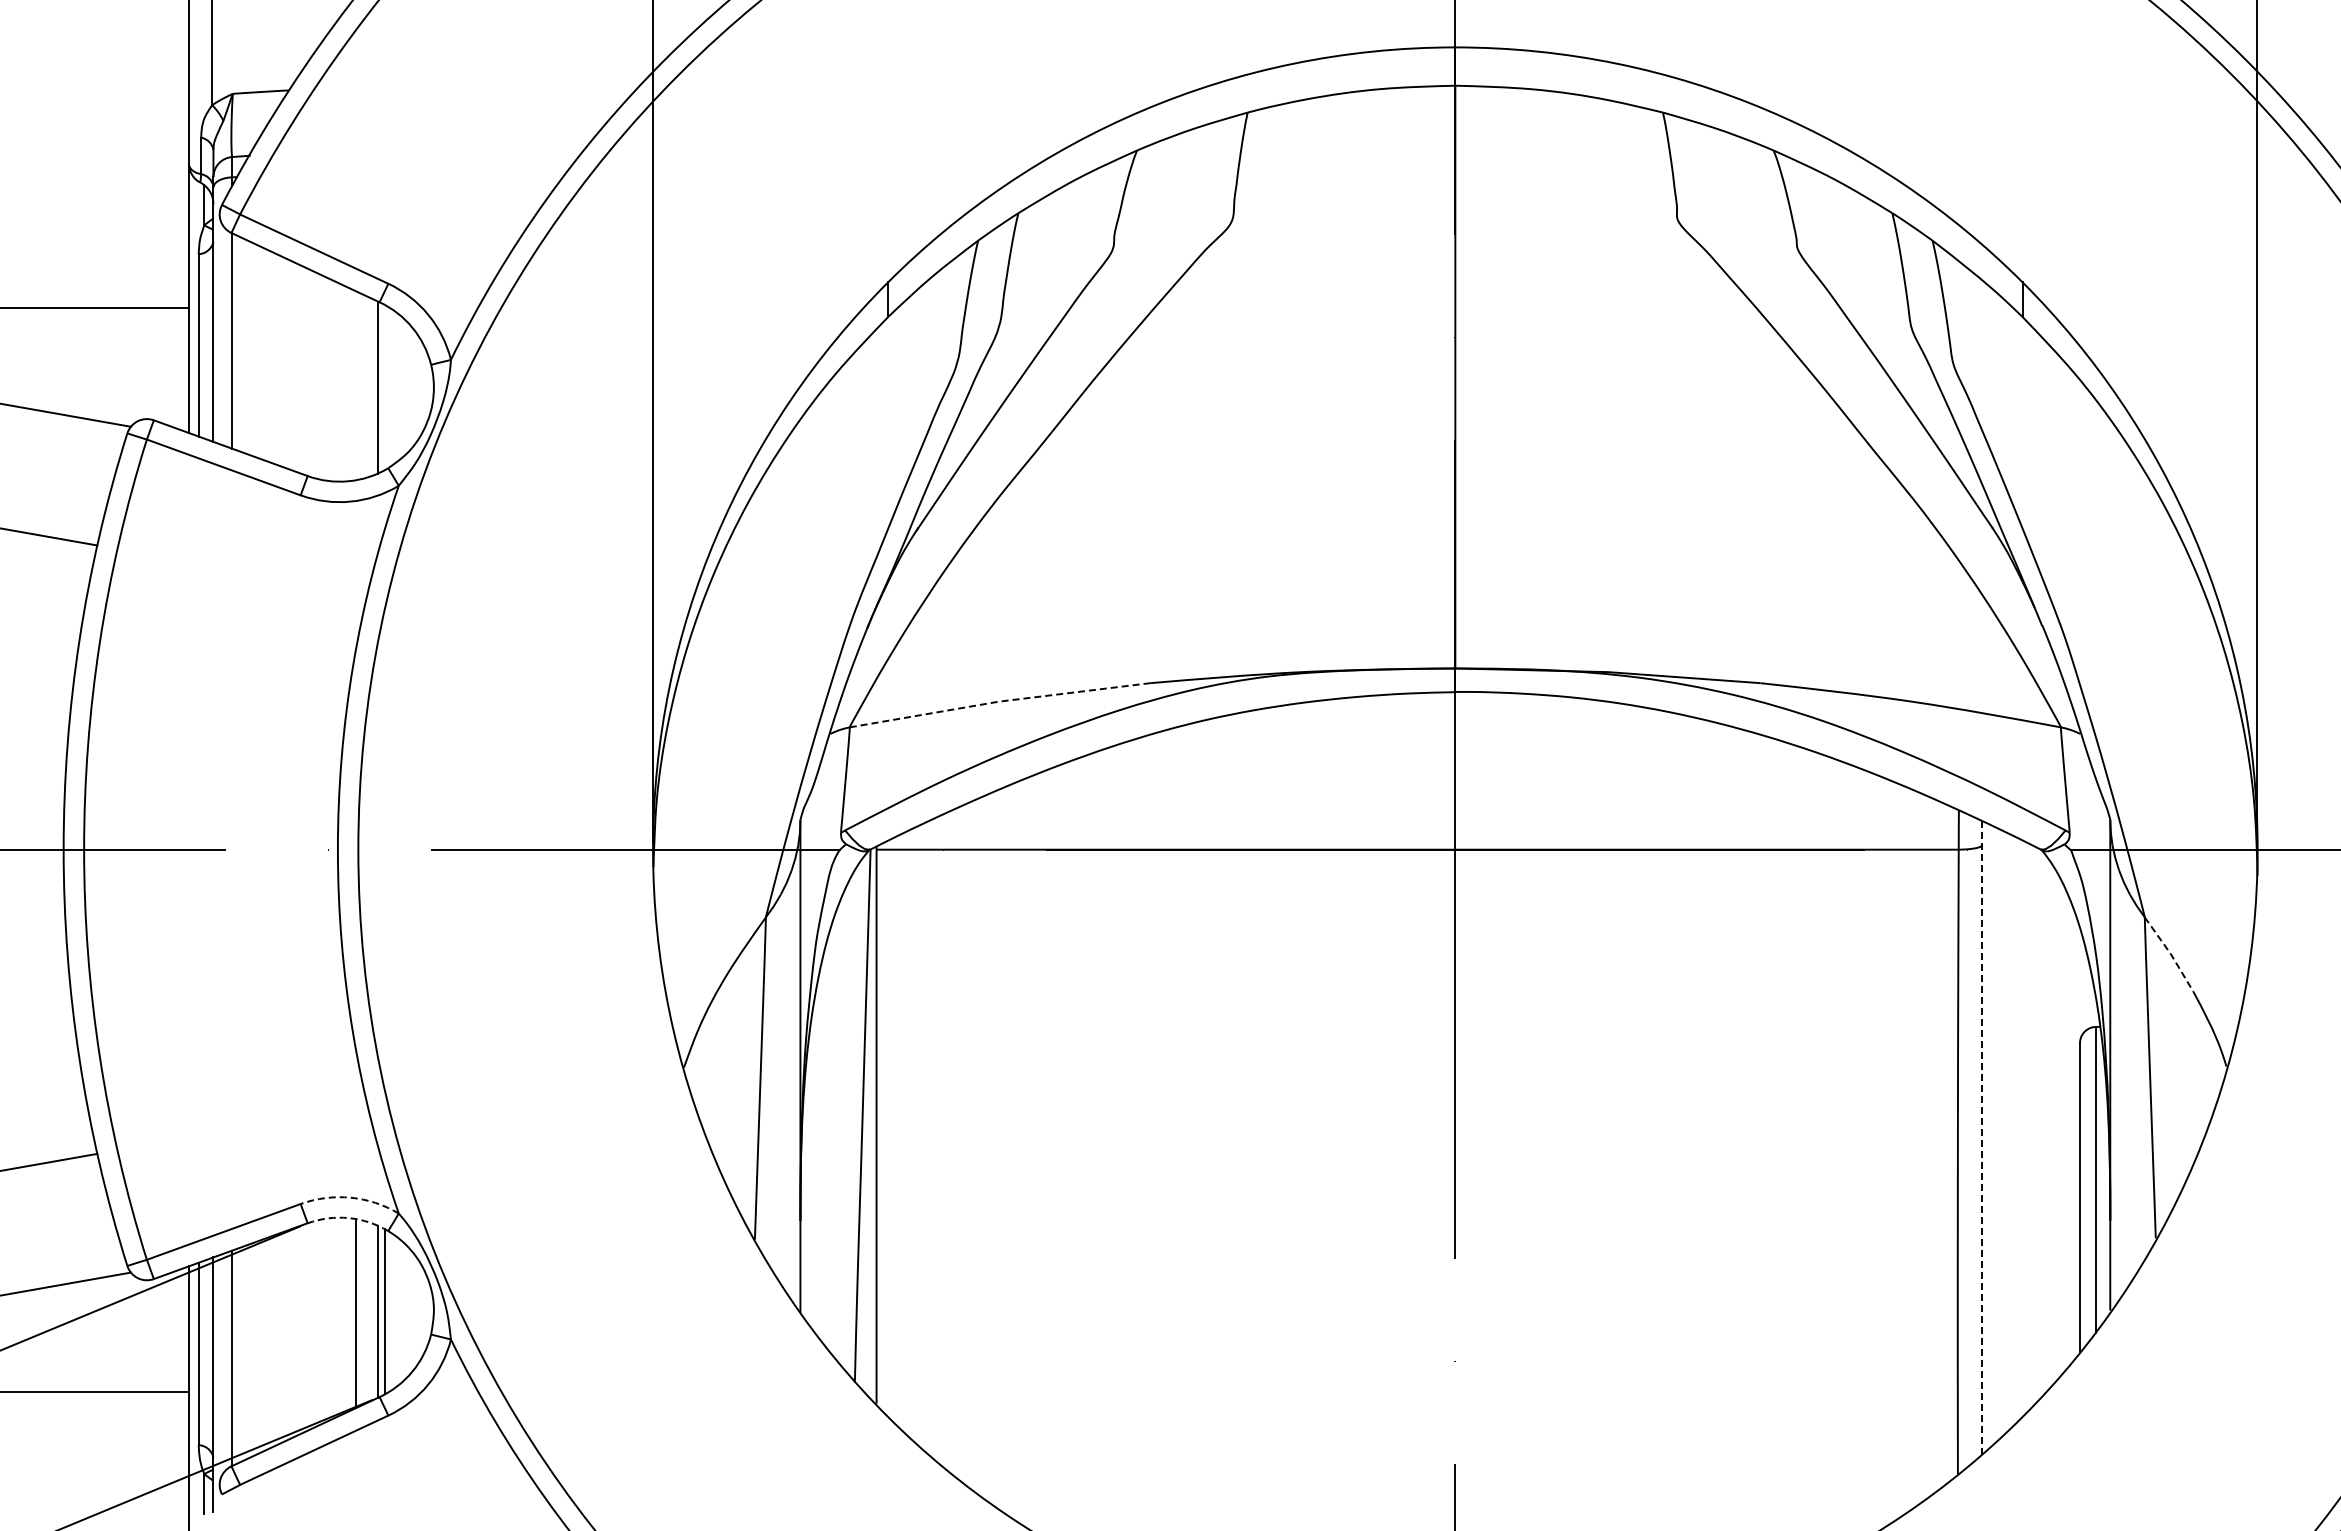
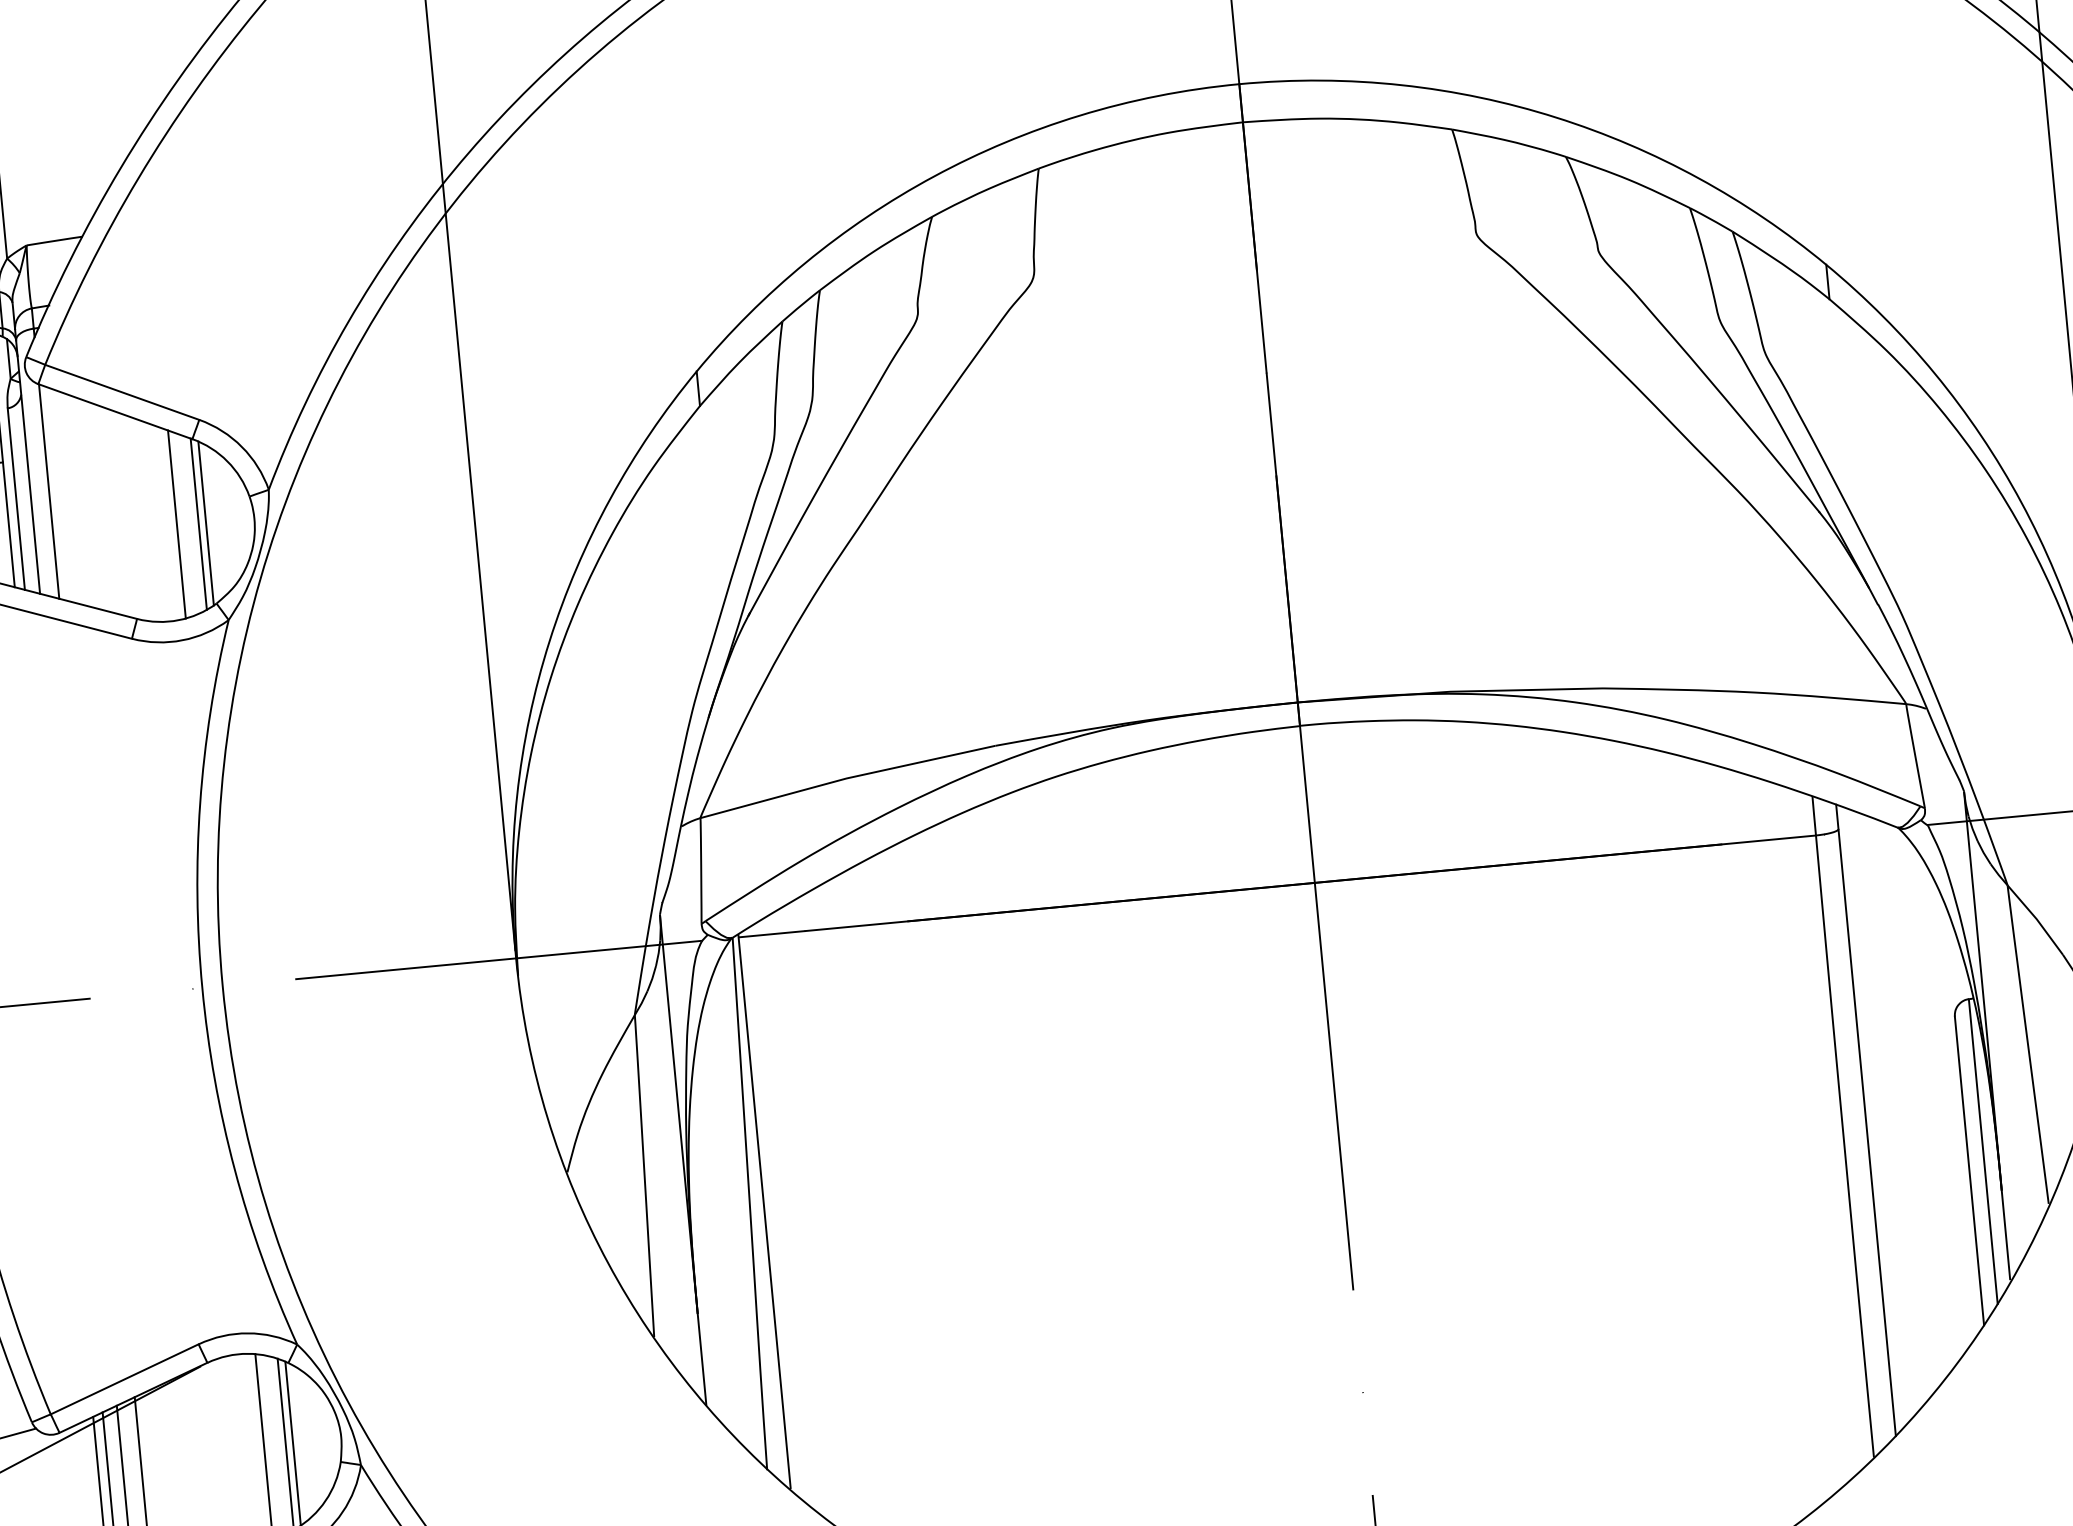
line: (356, 385) -> (177, 524), added
line: (385, 387) -> (206, 523), added
line: (998, 701) -> (846, 778), dashed -> solid
line: (2170, 953) -> (2036, 918), dashed -> solid
line: (1981, 1138) -> (1865, 1120), dashed -> solid
arc: (350, 1197) -> (247, 1333), dashed -> solid
arc: (348, 1218) -> (247, 1354), dashed -> solid

